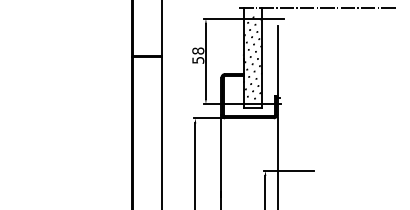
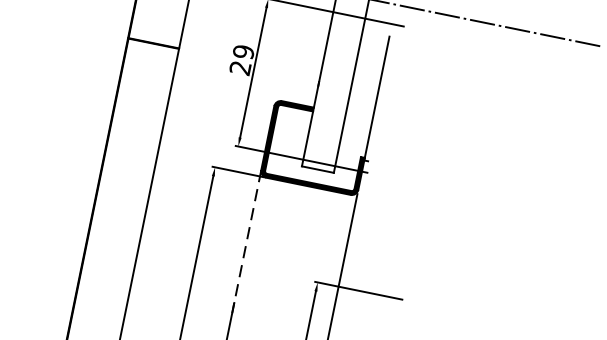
text: (198, 55) -> (242, 59), 58 -> 29
hatch: (252, 58) -> (334, 83), removed
line: (221, 156) -> (246, 242), solid -> dashed

